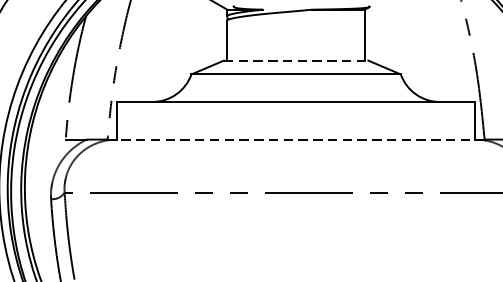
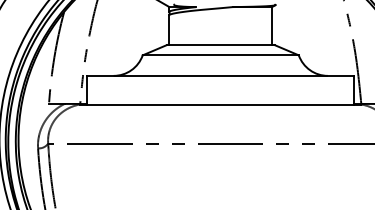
line: (295, 61) -> (220, 45), dashed -> solid
line: (295, 140) -> (220, 104), dashed -> solid

